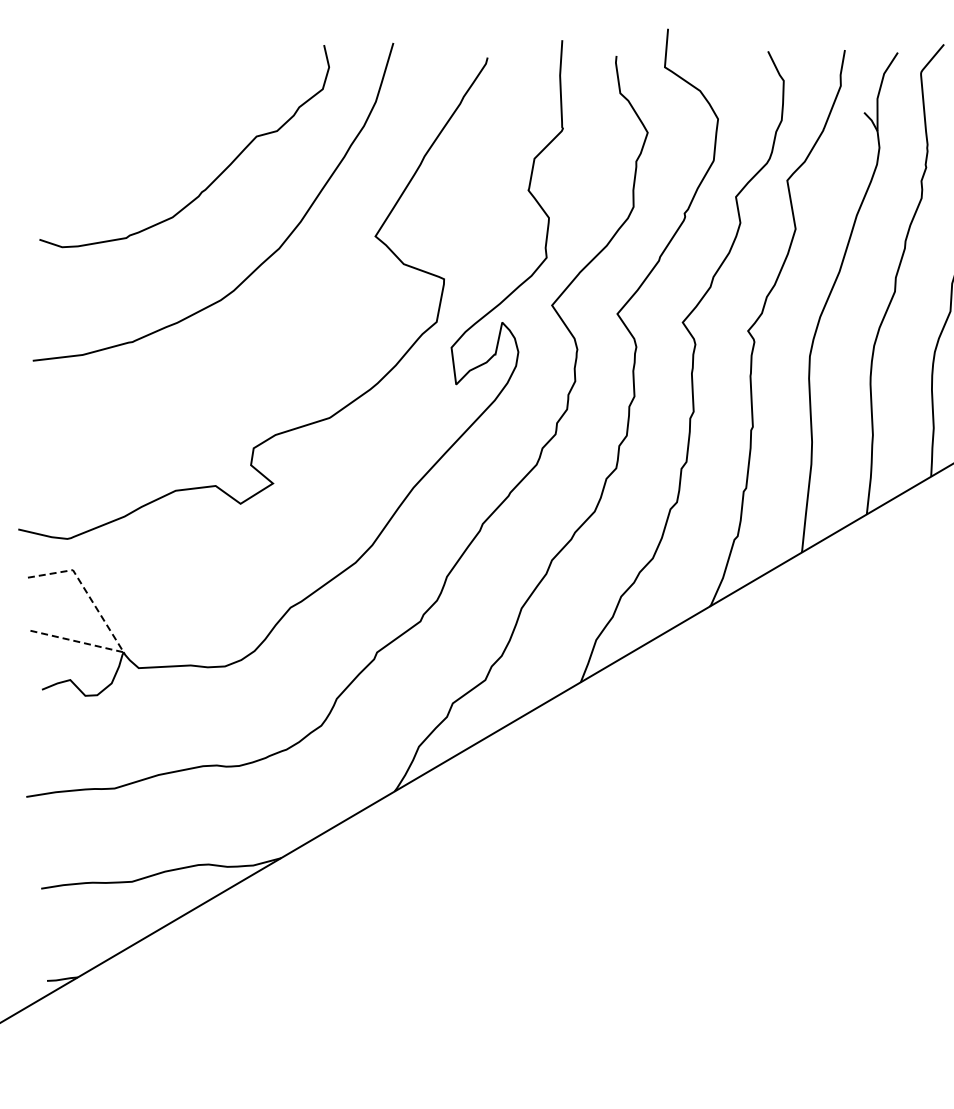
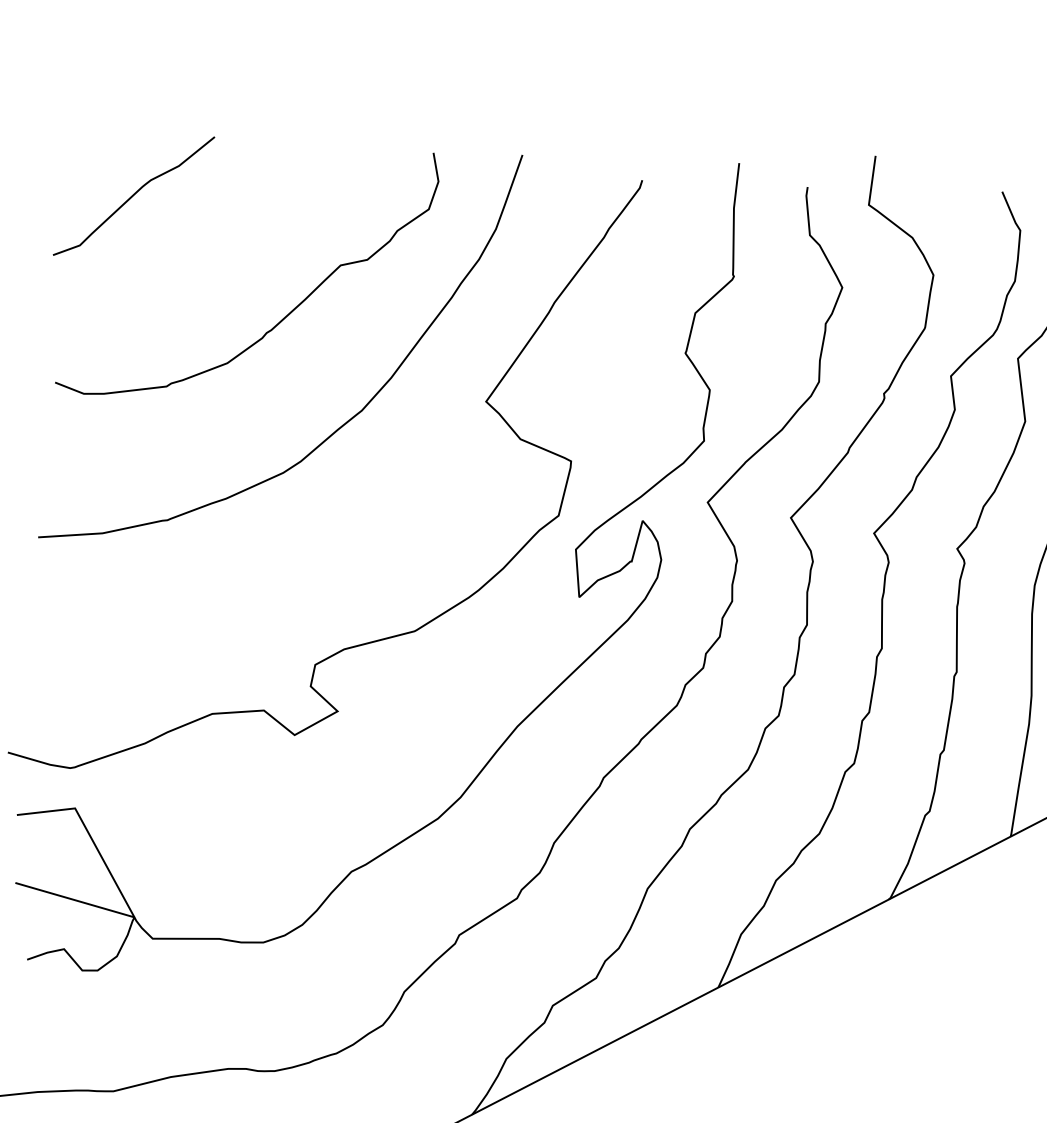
curve: (92, 91) -> (133, 196), added
line: (111, 632) -> (120, 891), dashed -> solid

